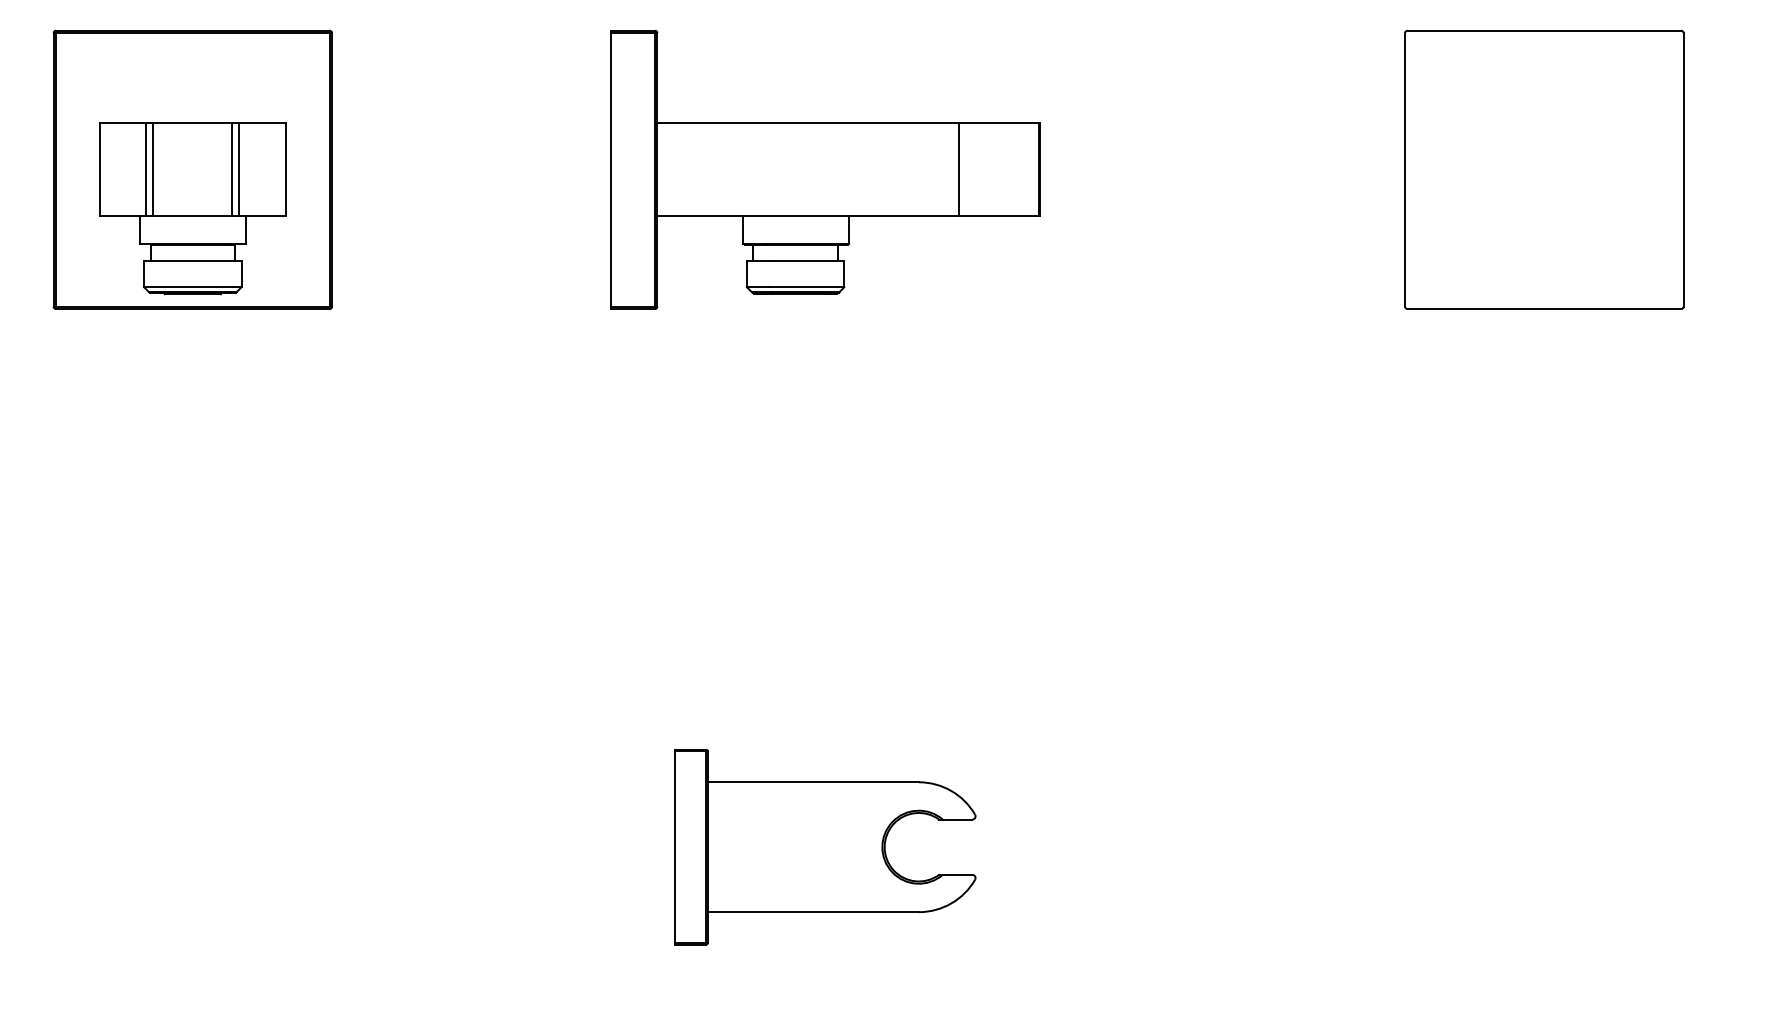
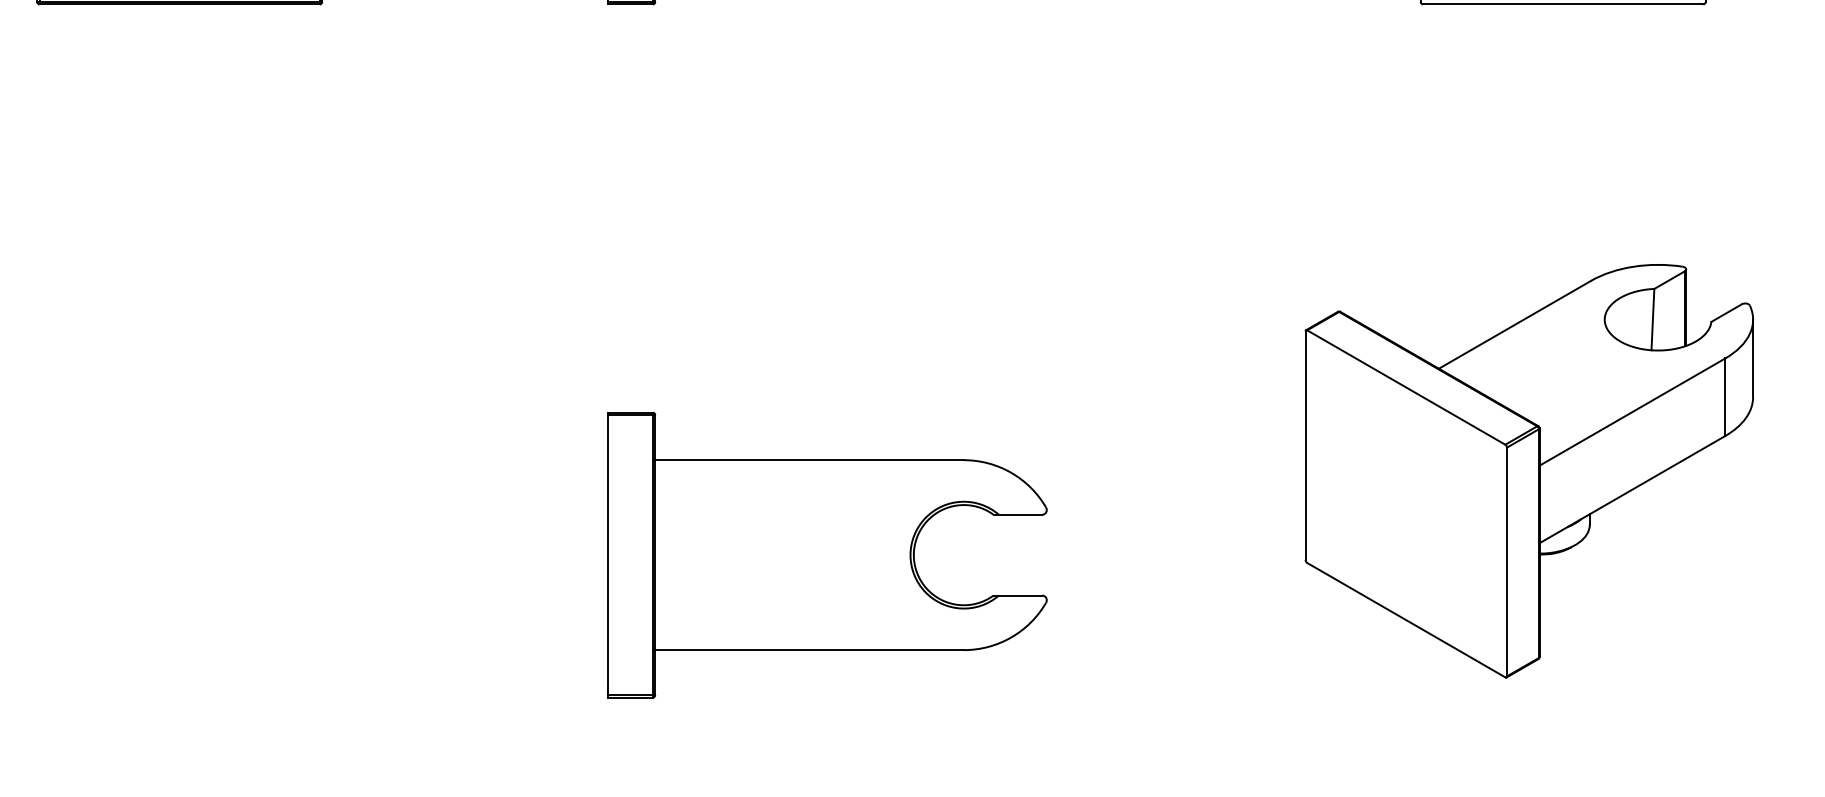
part: (1510, 764) -> (1528, 470), added
part: (825, 847) -> (827, 555), size x1.43

